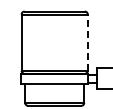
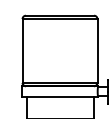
line: (87, 42) -> (97, 50), dashed -> solid

